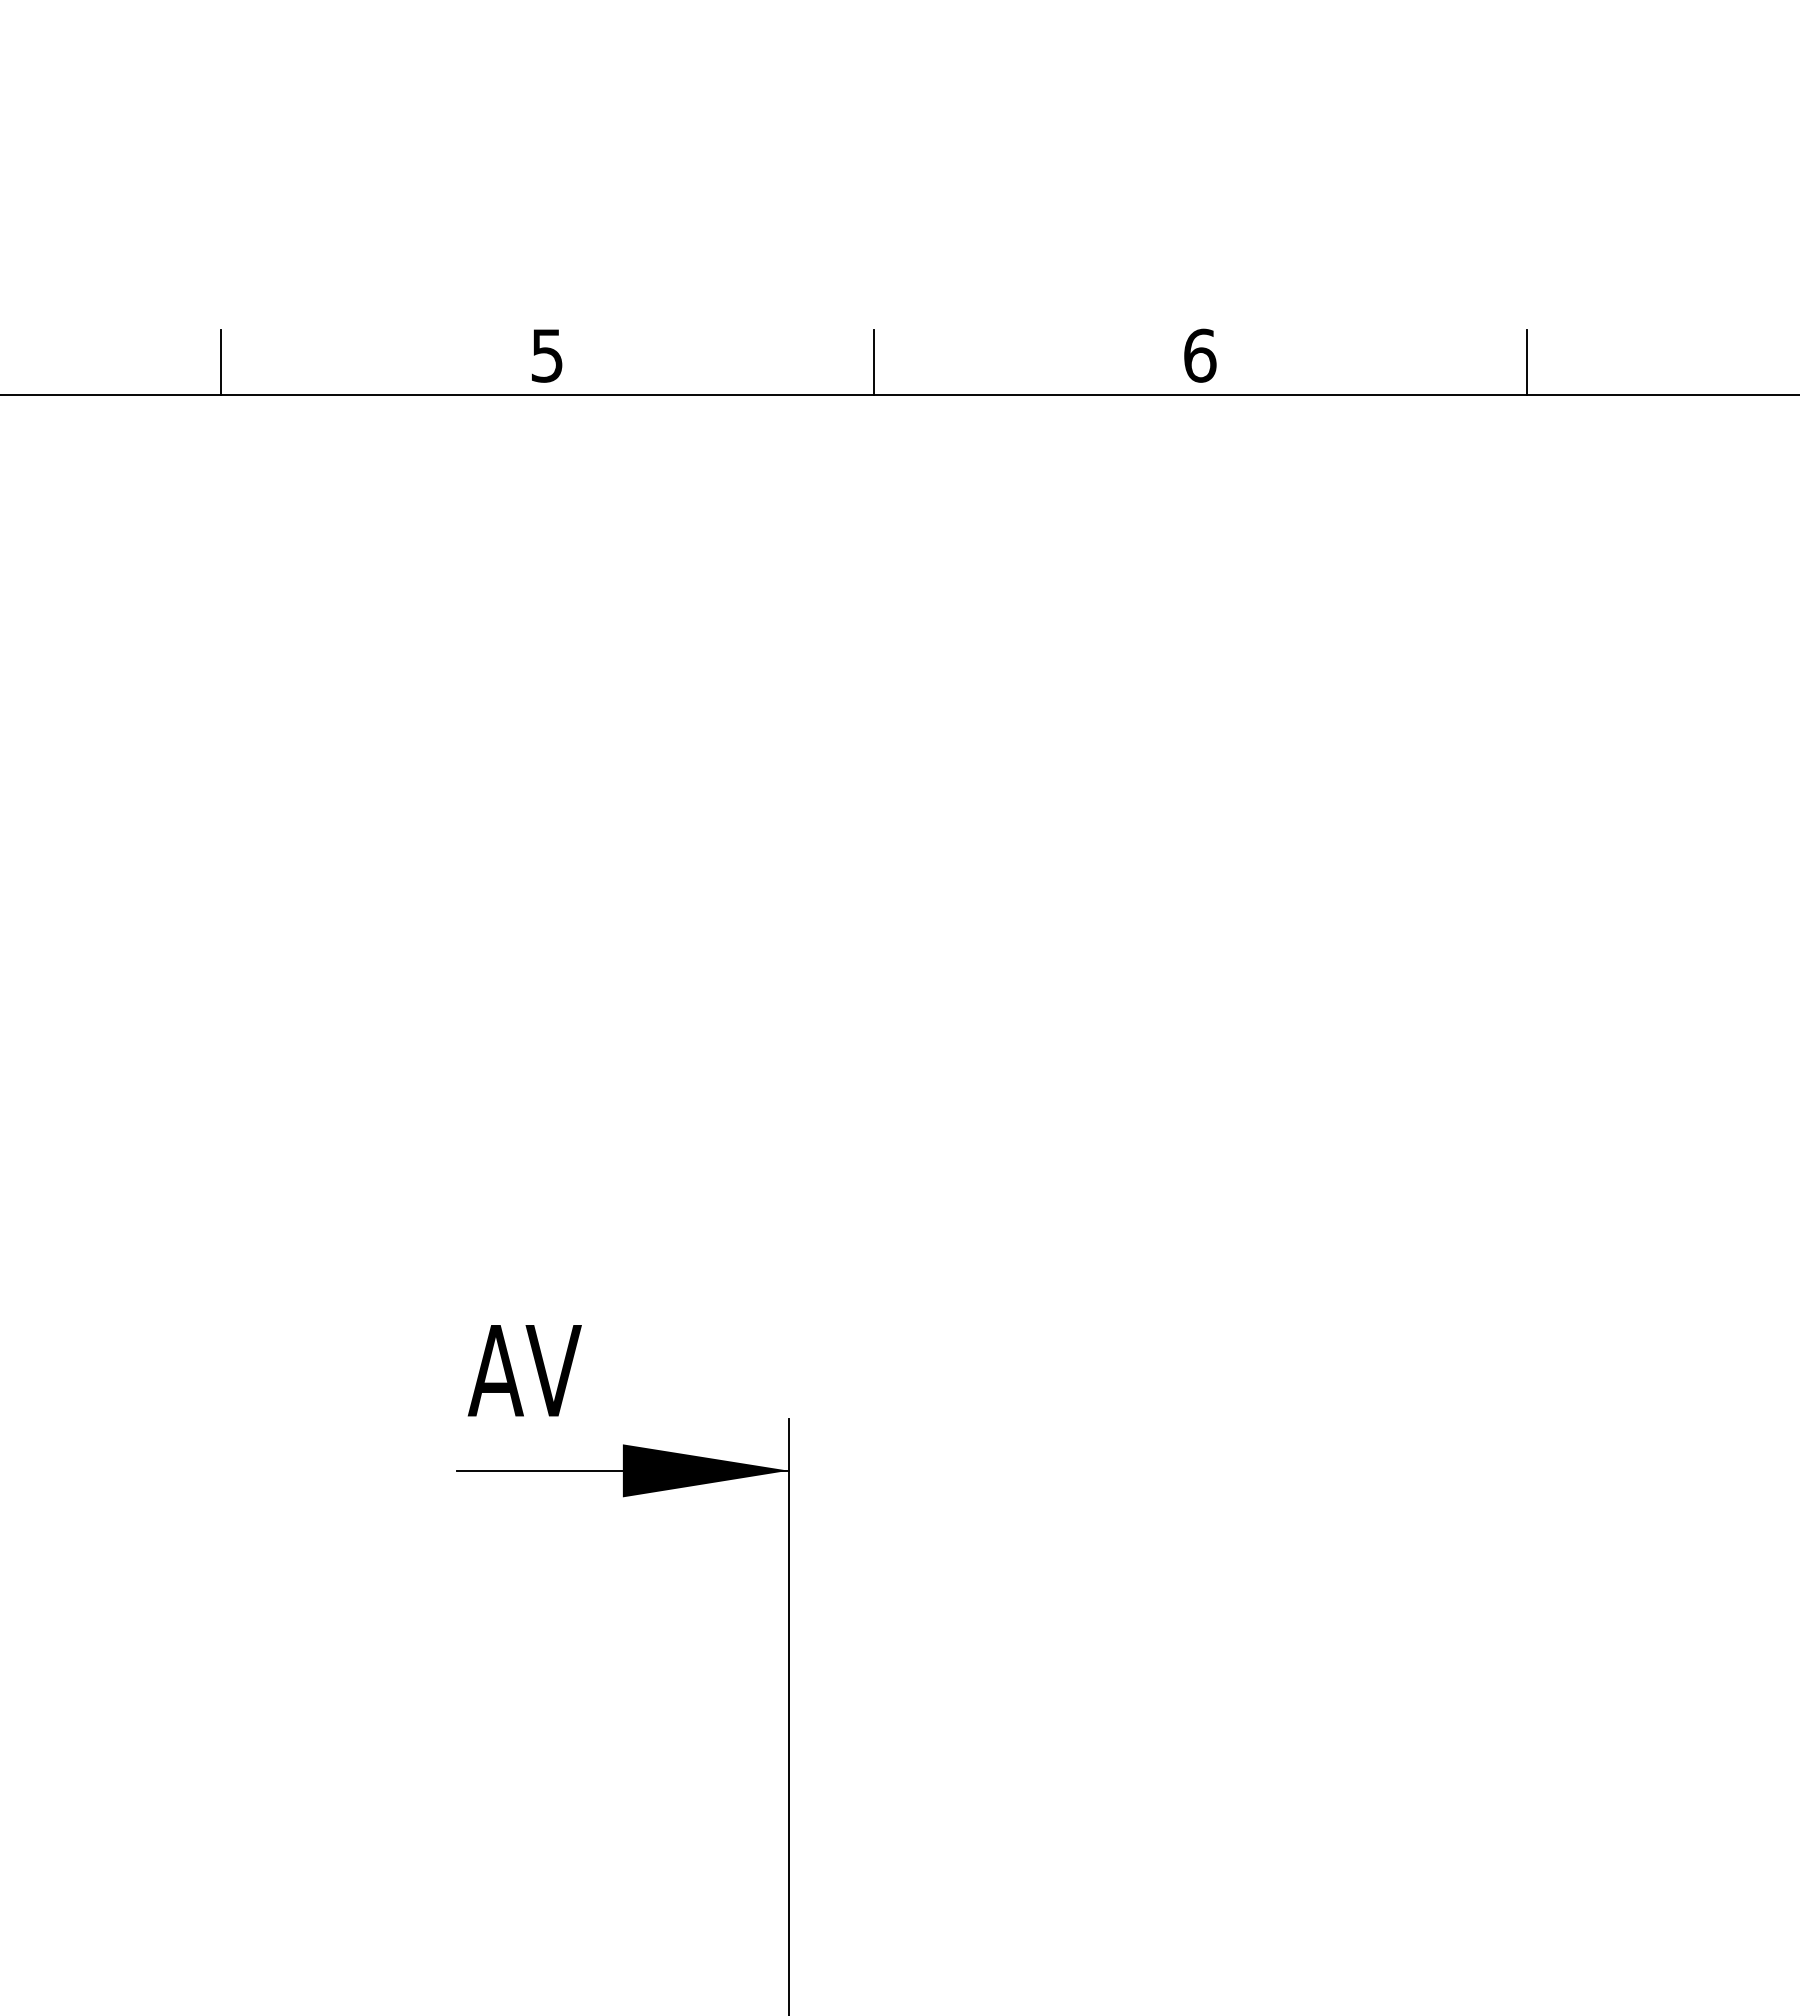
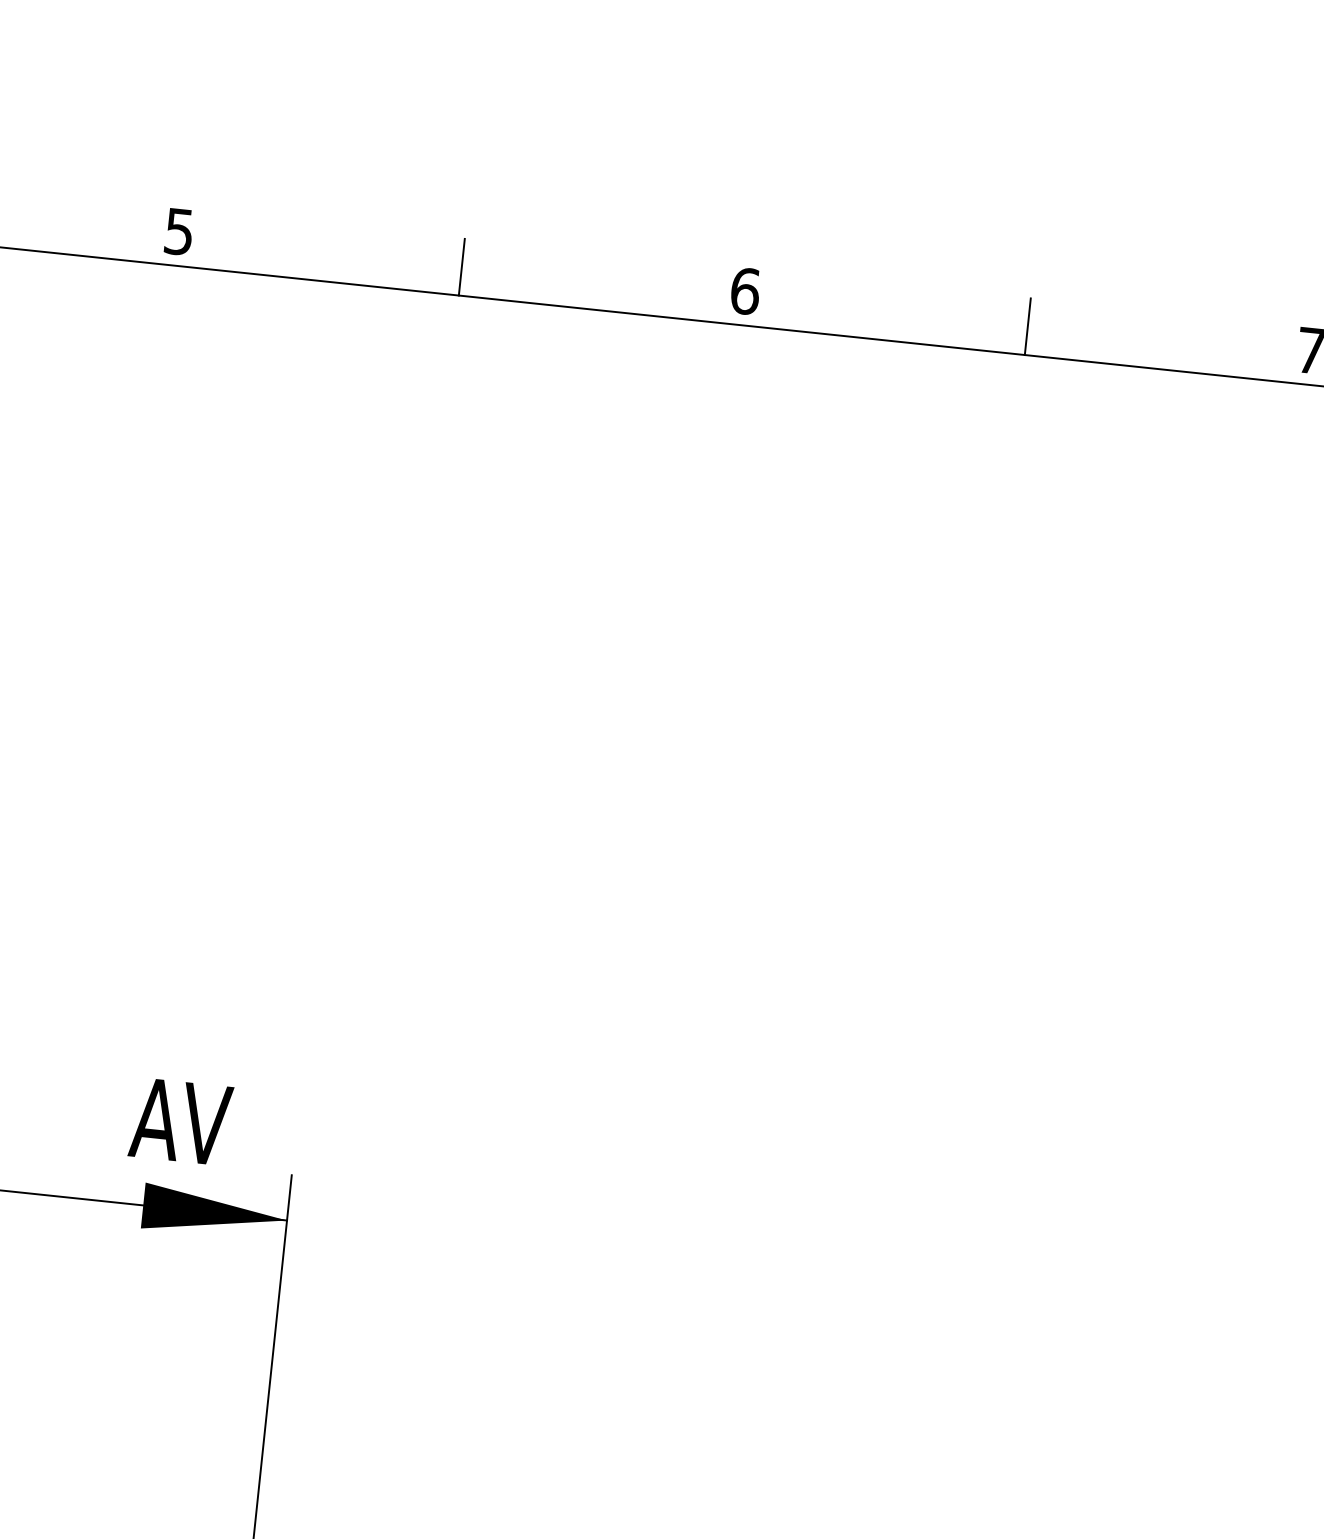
text: (524, 1370) -> (180, 1121), moved

